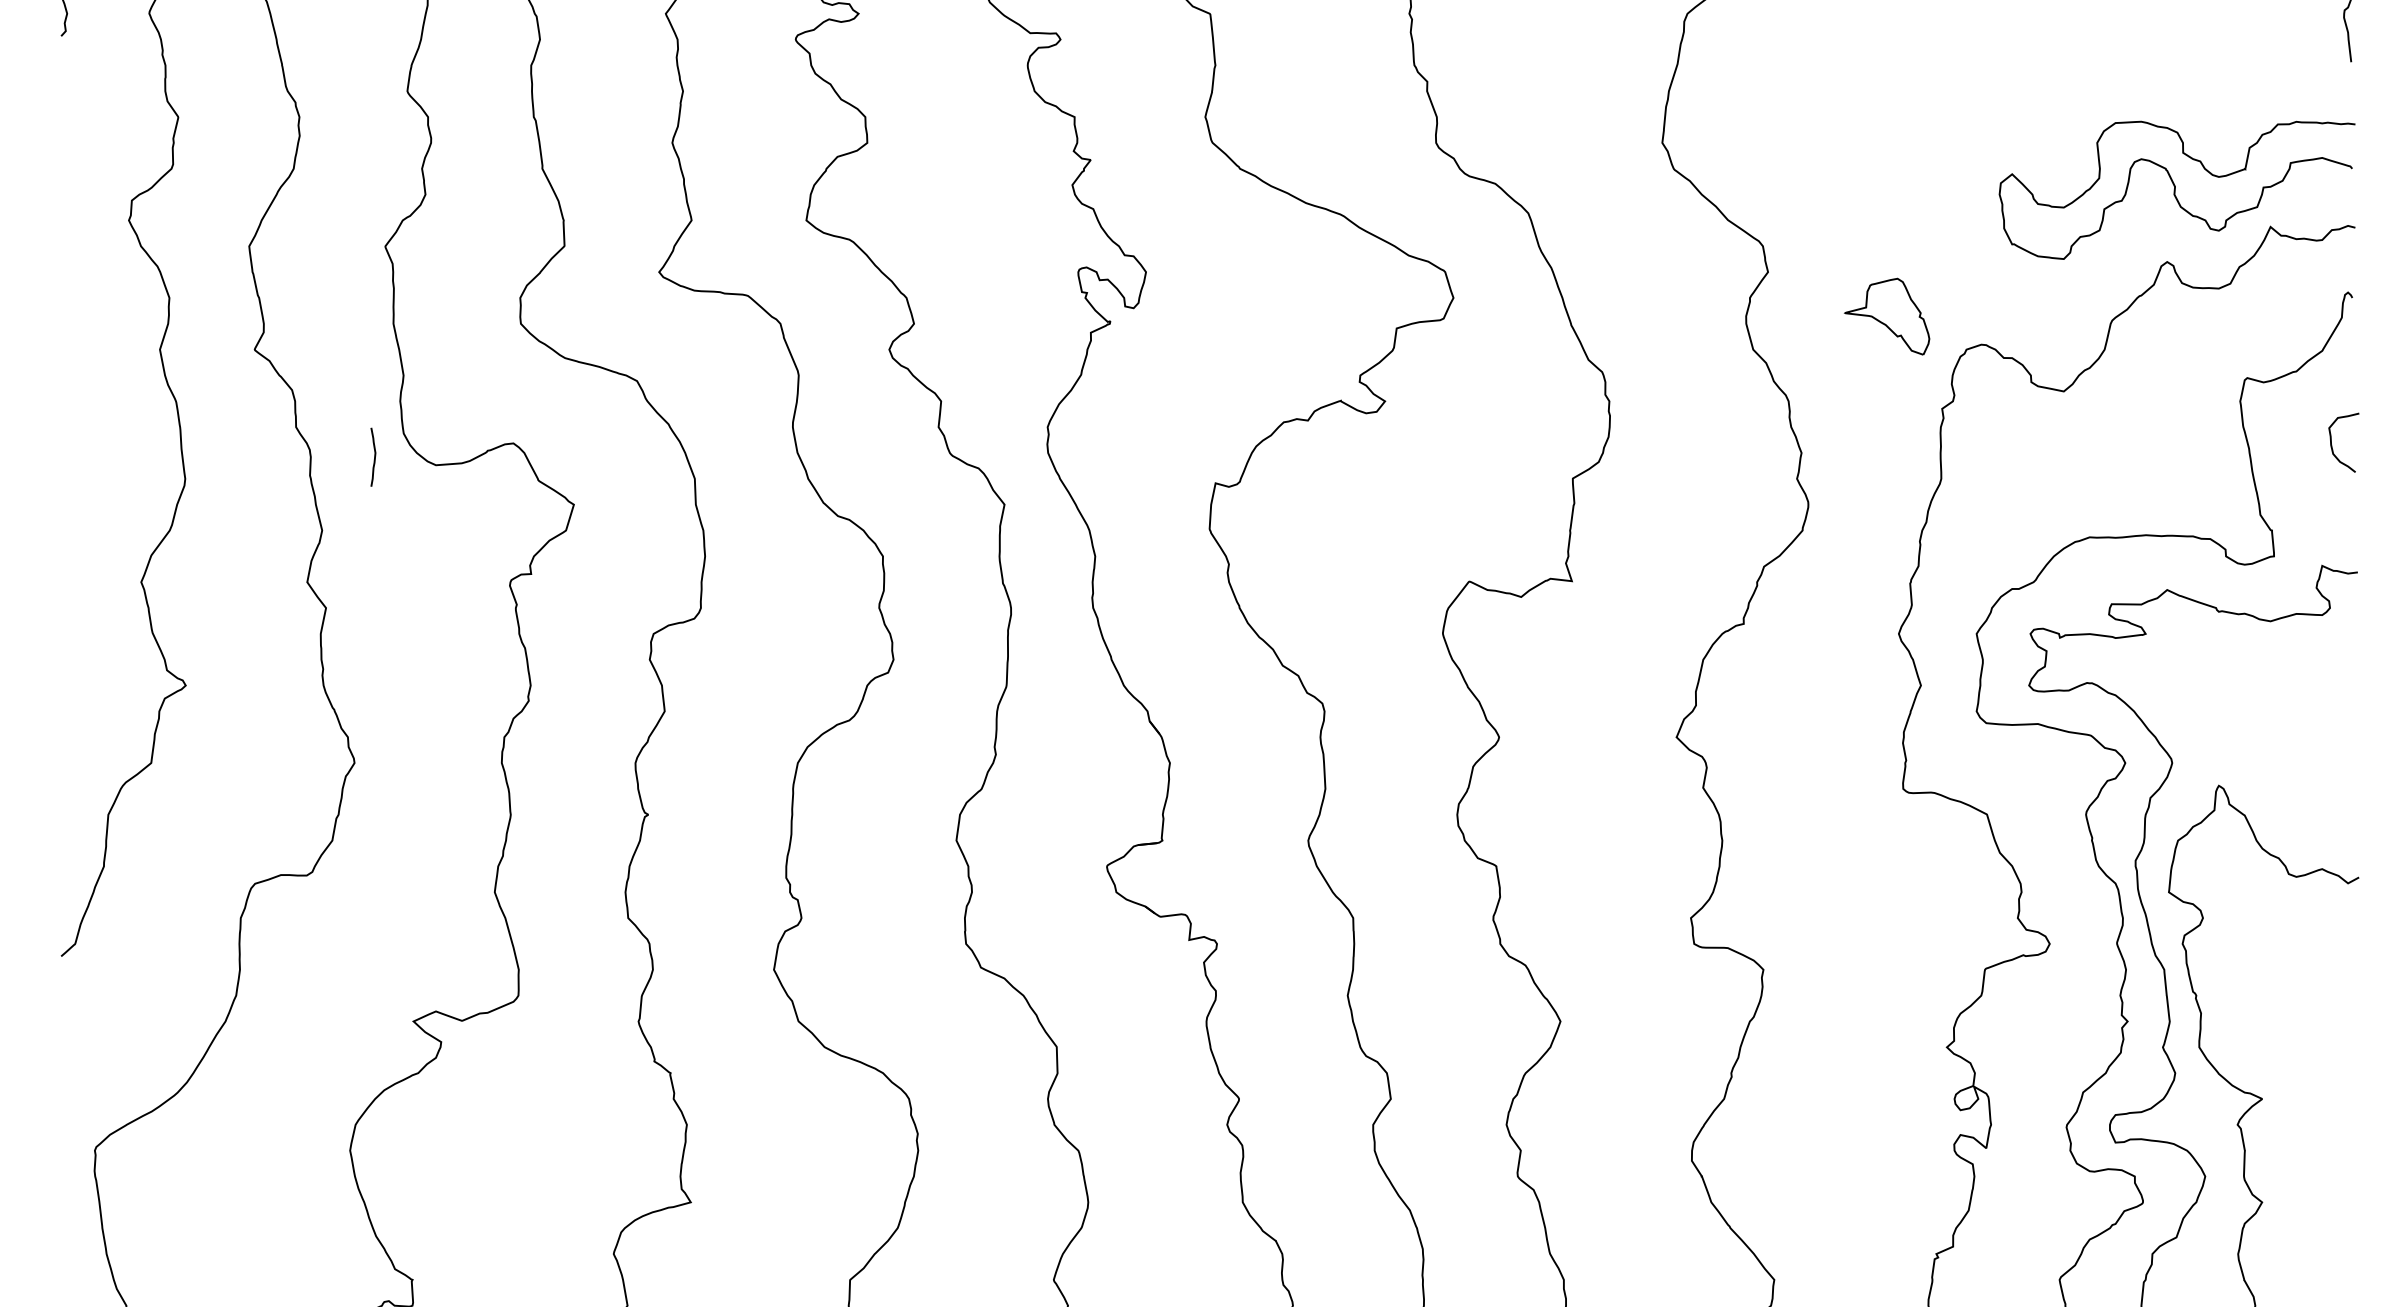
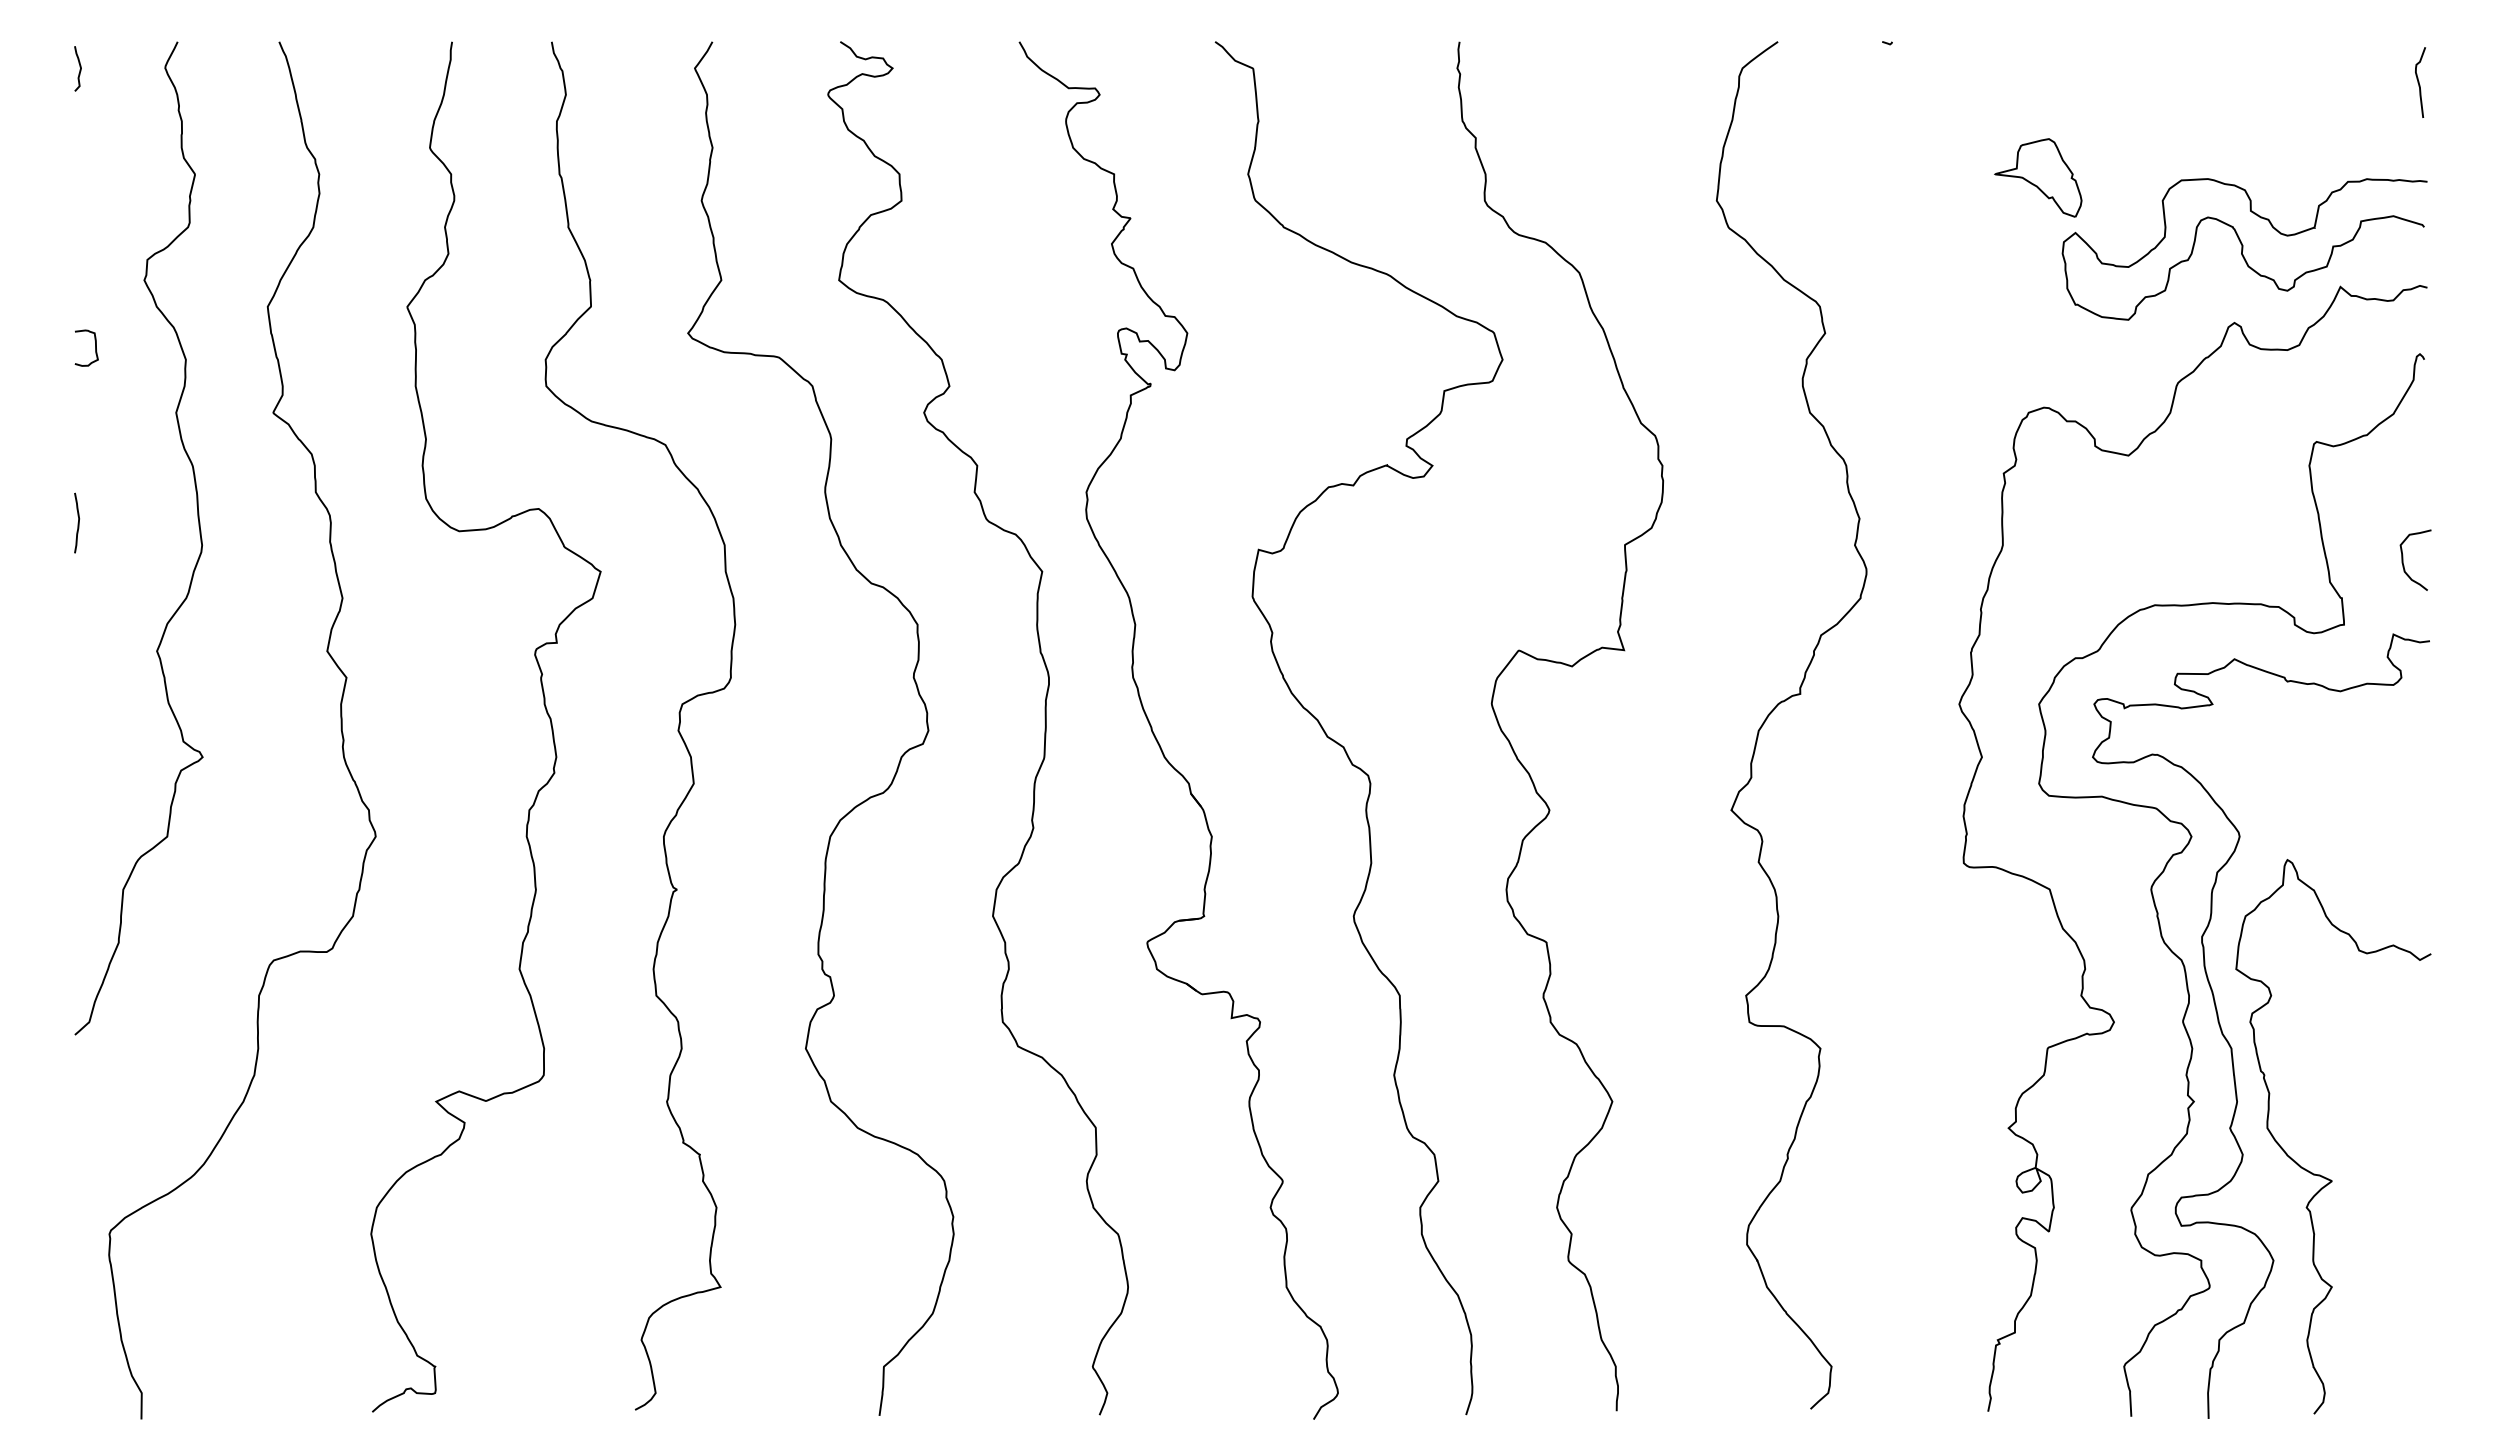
curve: (81, 286) -> (95, 347), added
part: (1887, 316) -> (2038, 177), moved
curve: (2332, 442) -> (2403, 559), moved
curve: (373, 456) -> (77, 522), moved

